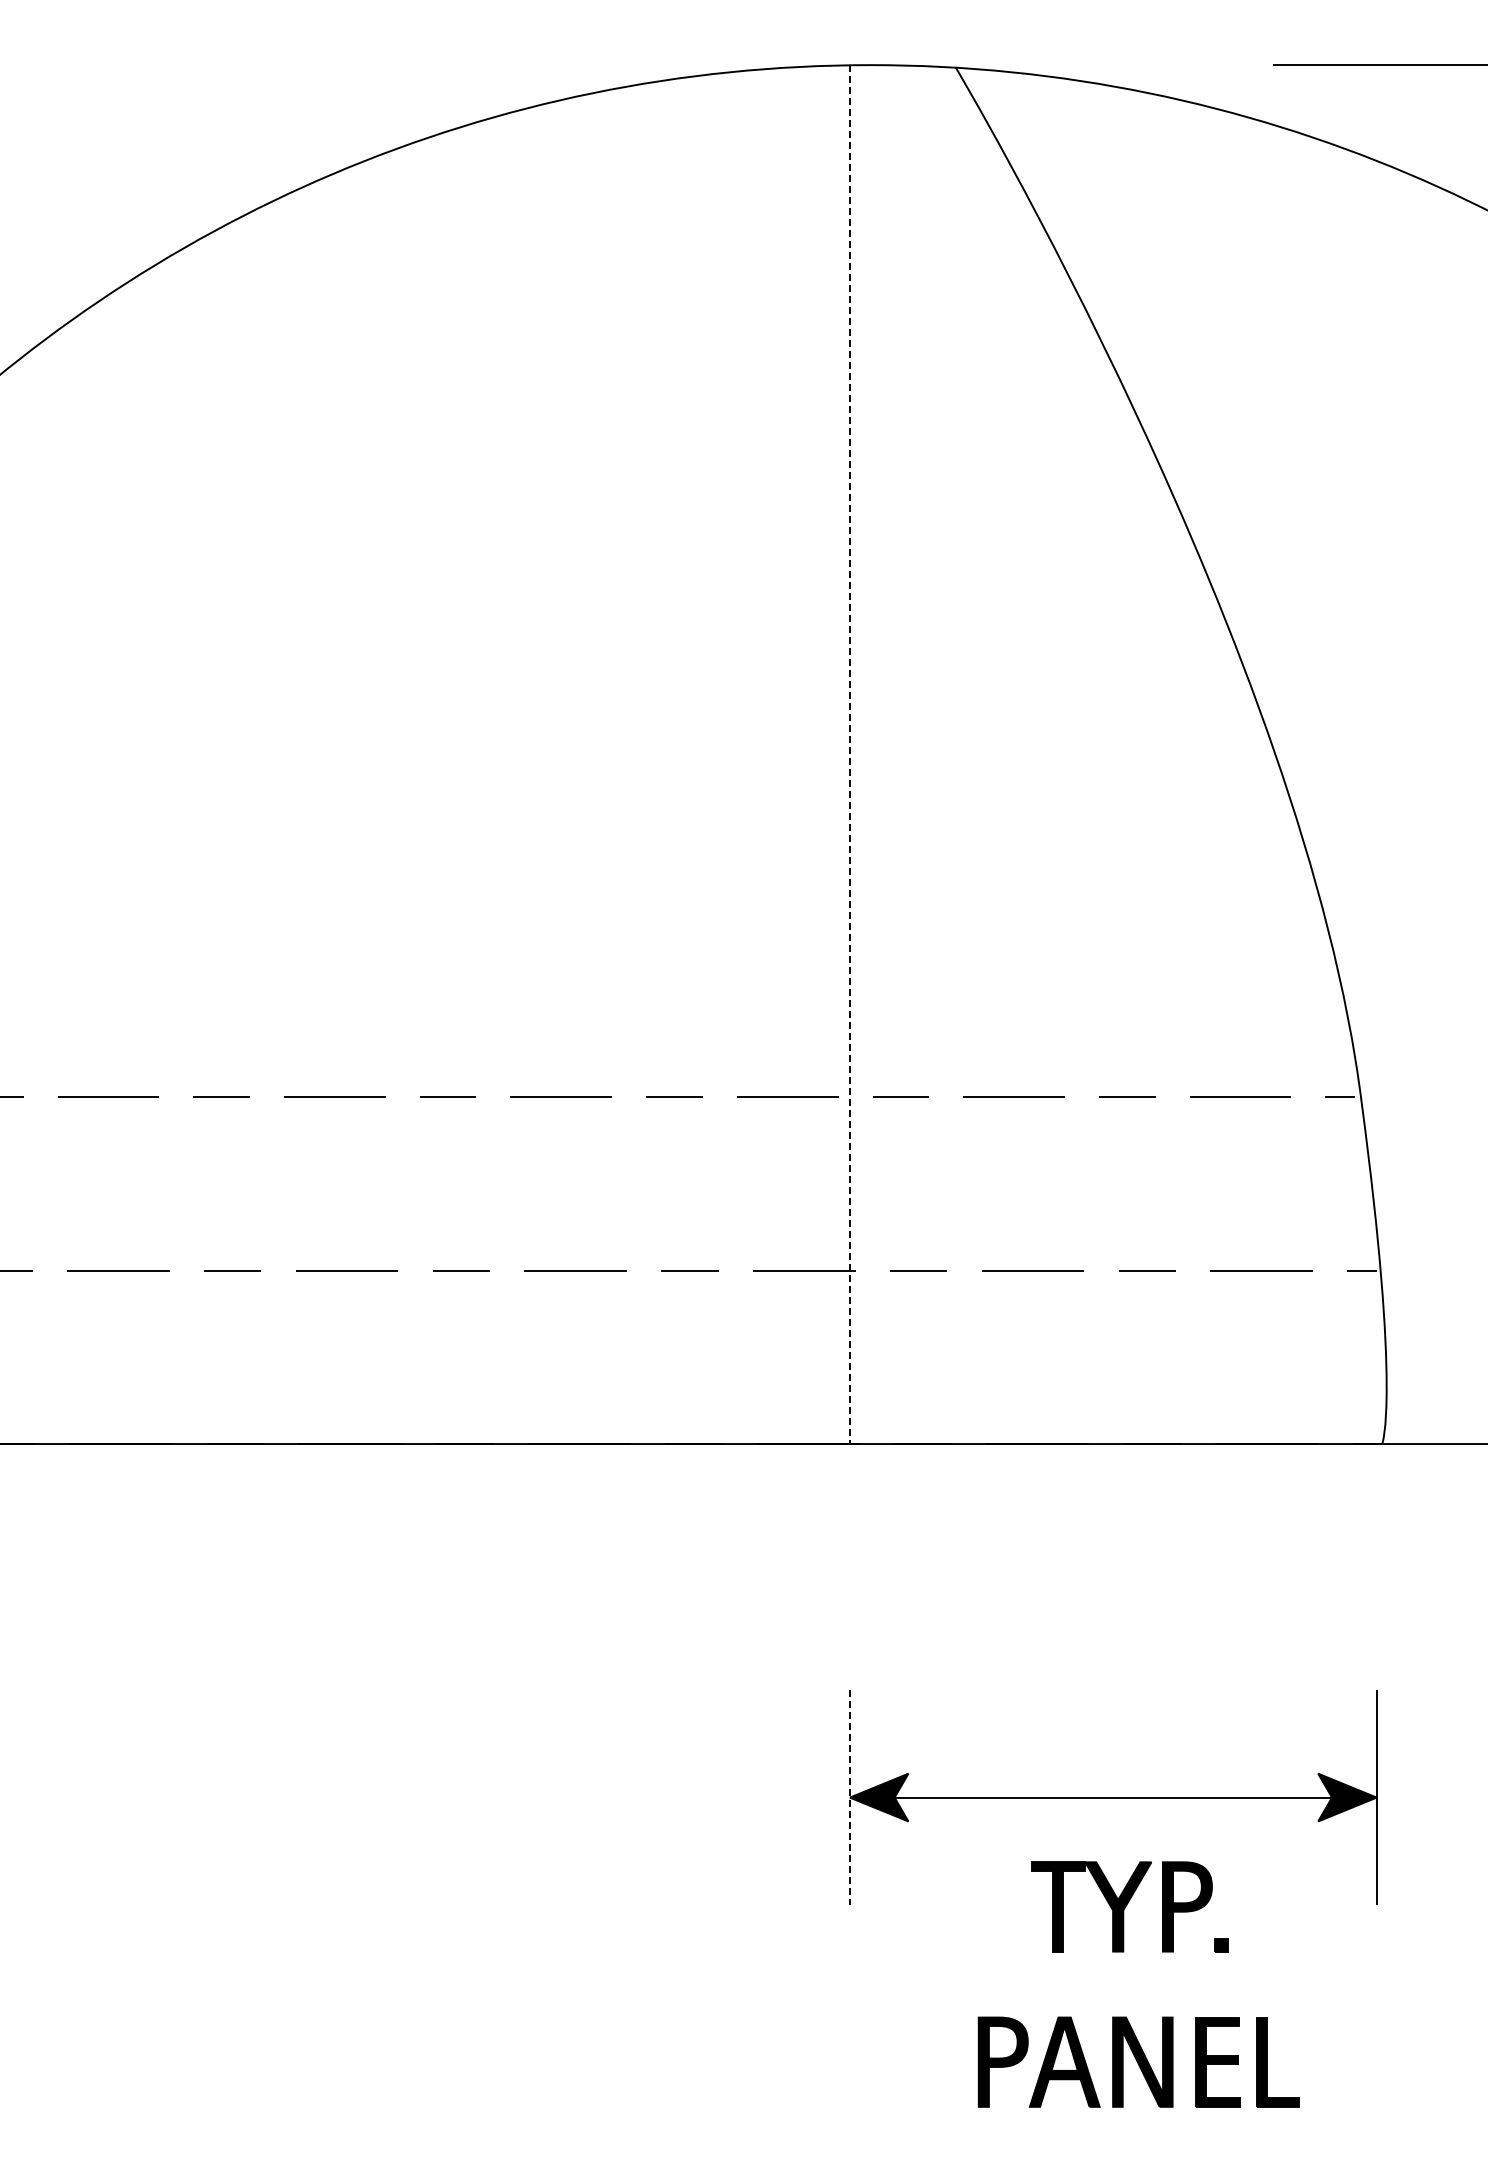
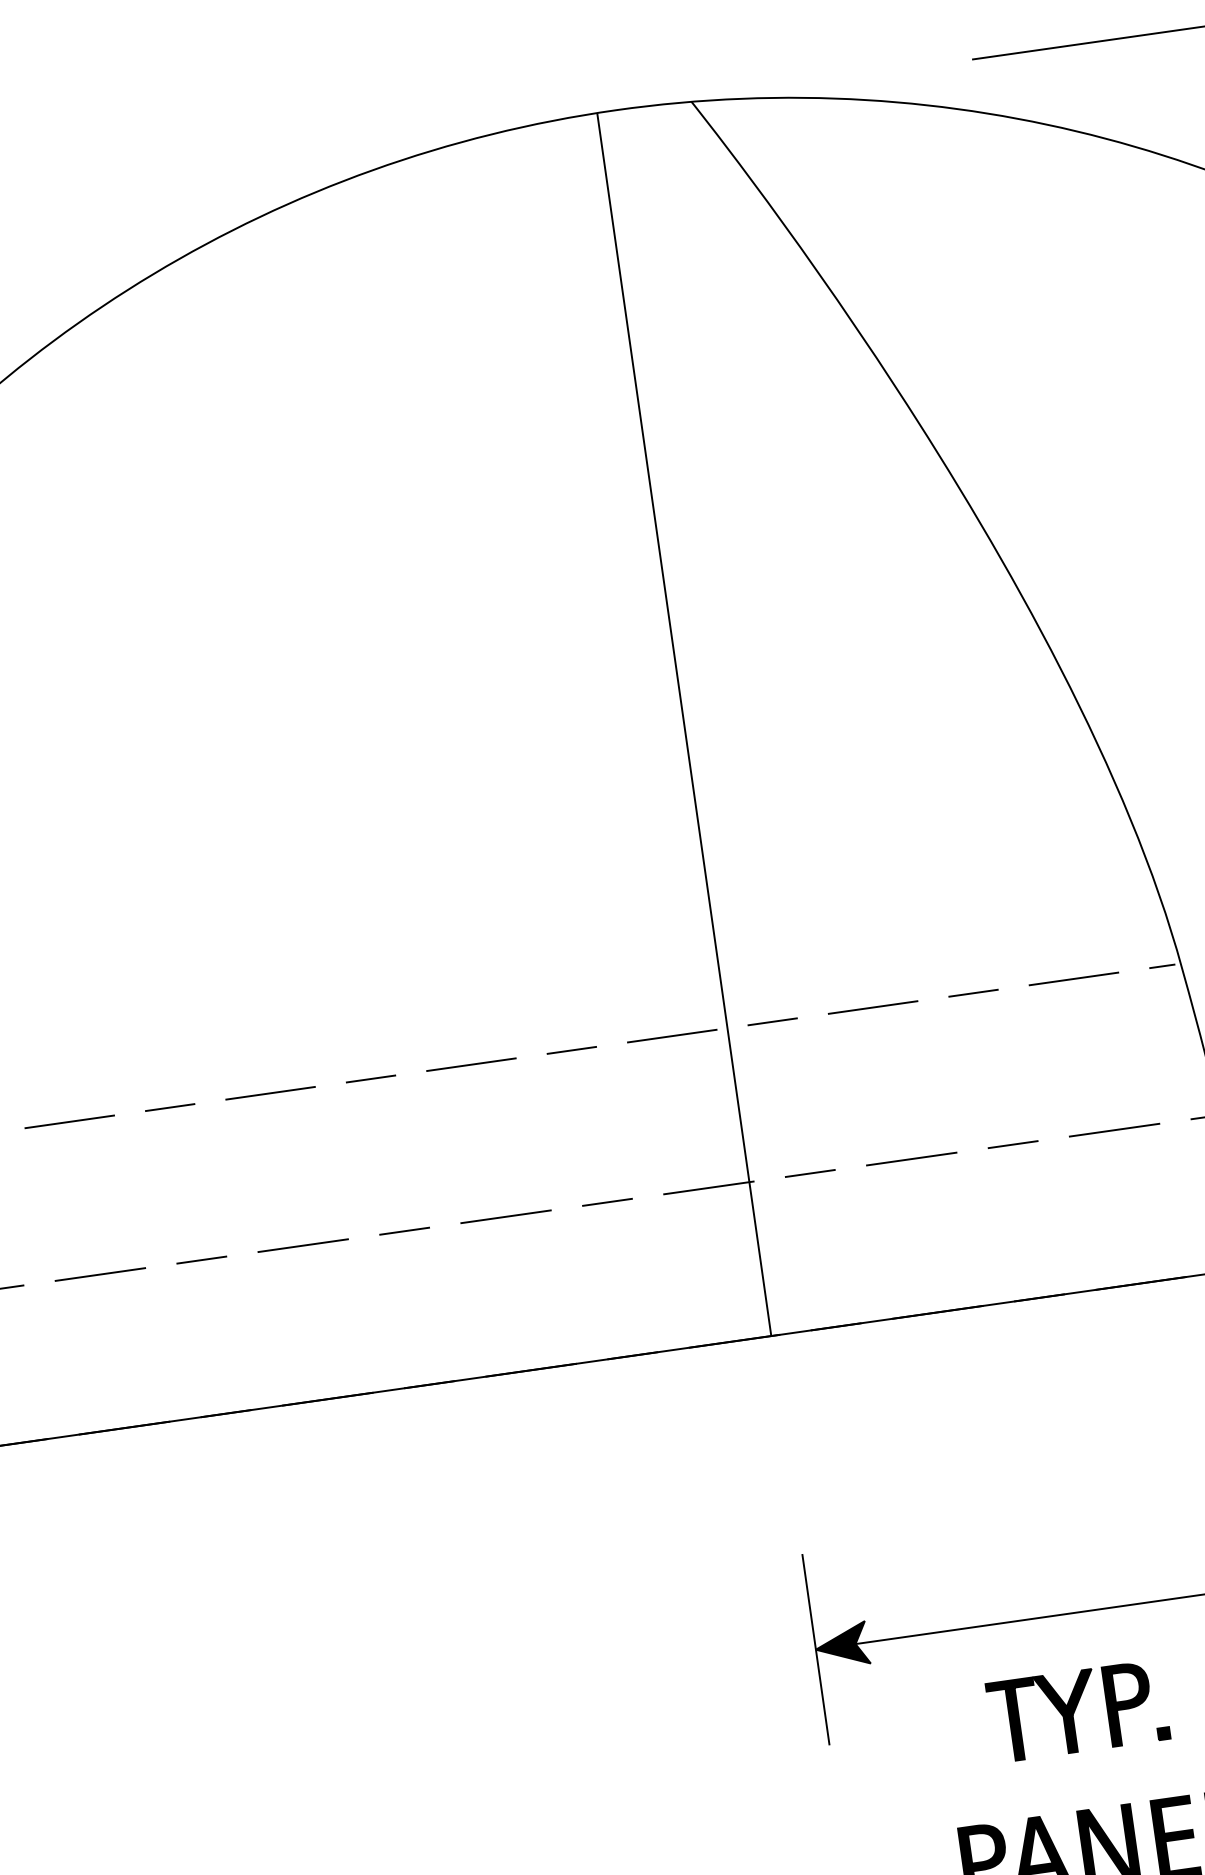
line: (849, 755) -> (683, 725), dashed -> solid
line: (849, 1797) -> (815, 1649), dashed -> solid

